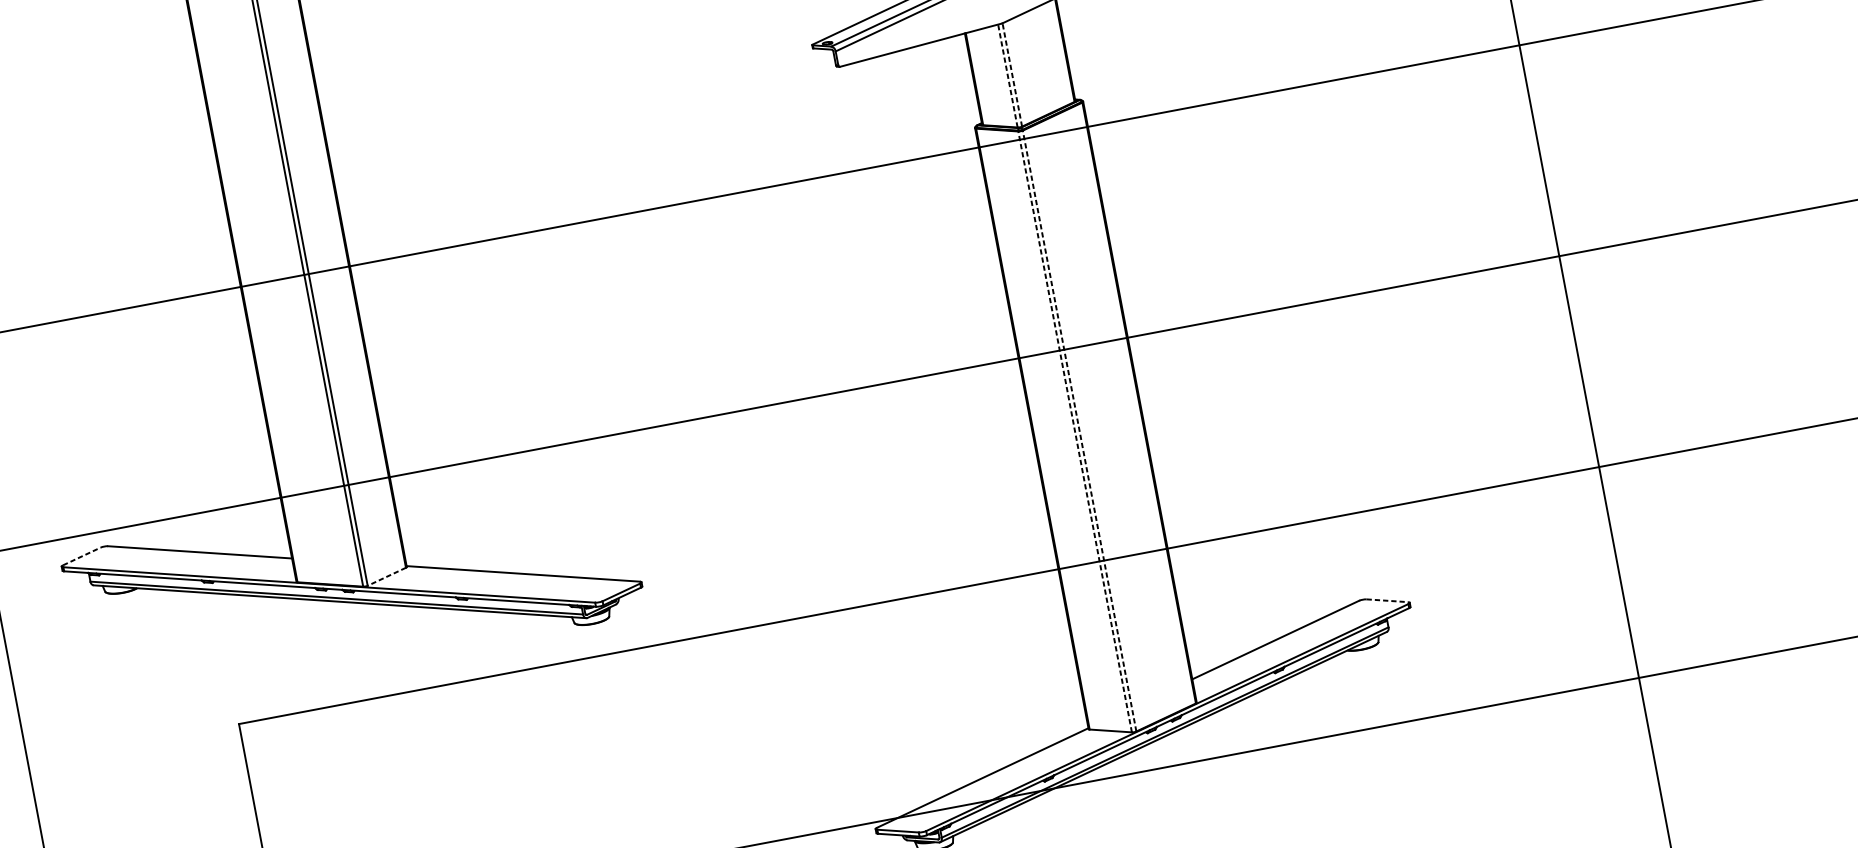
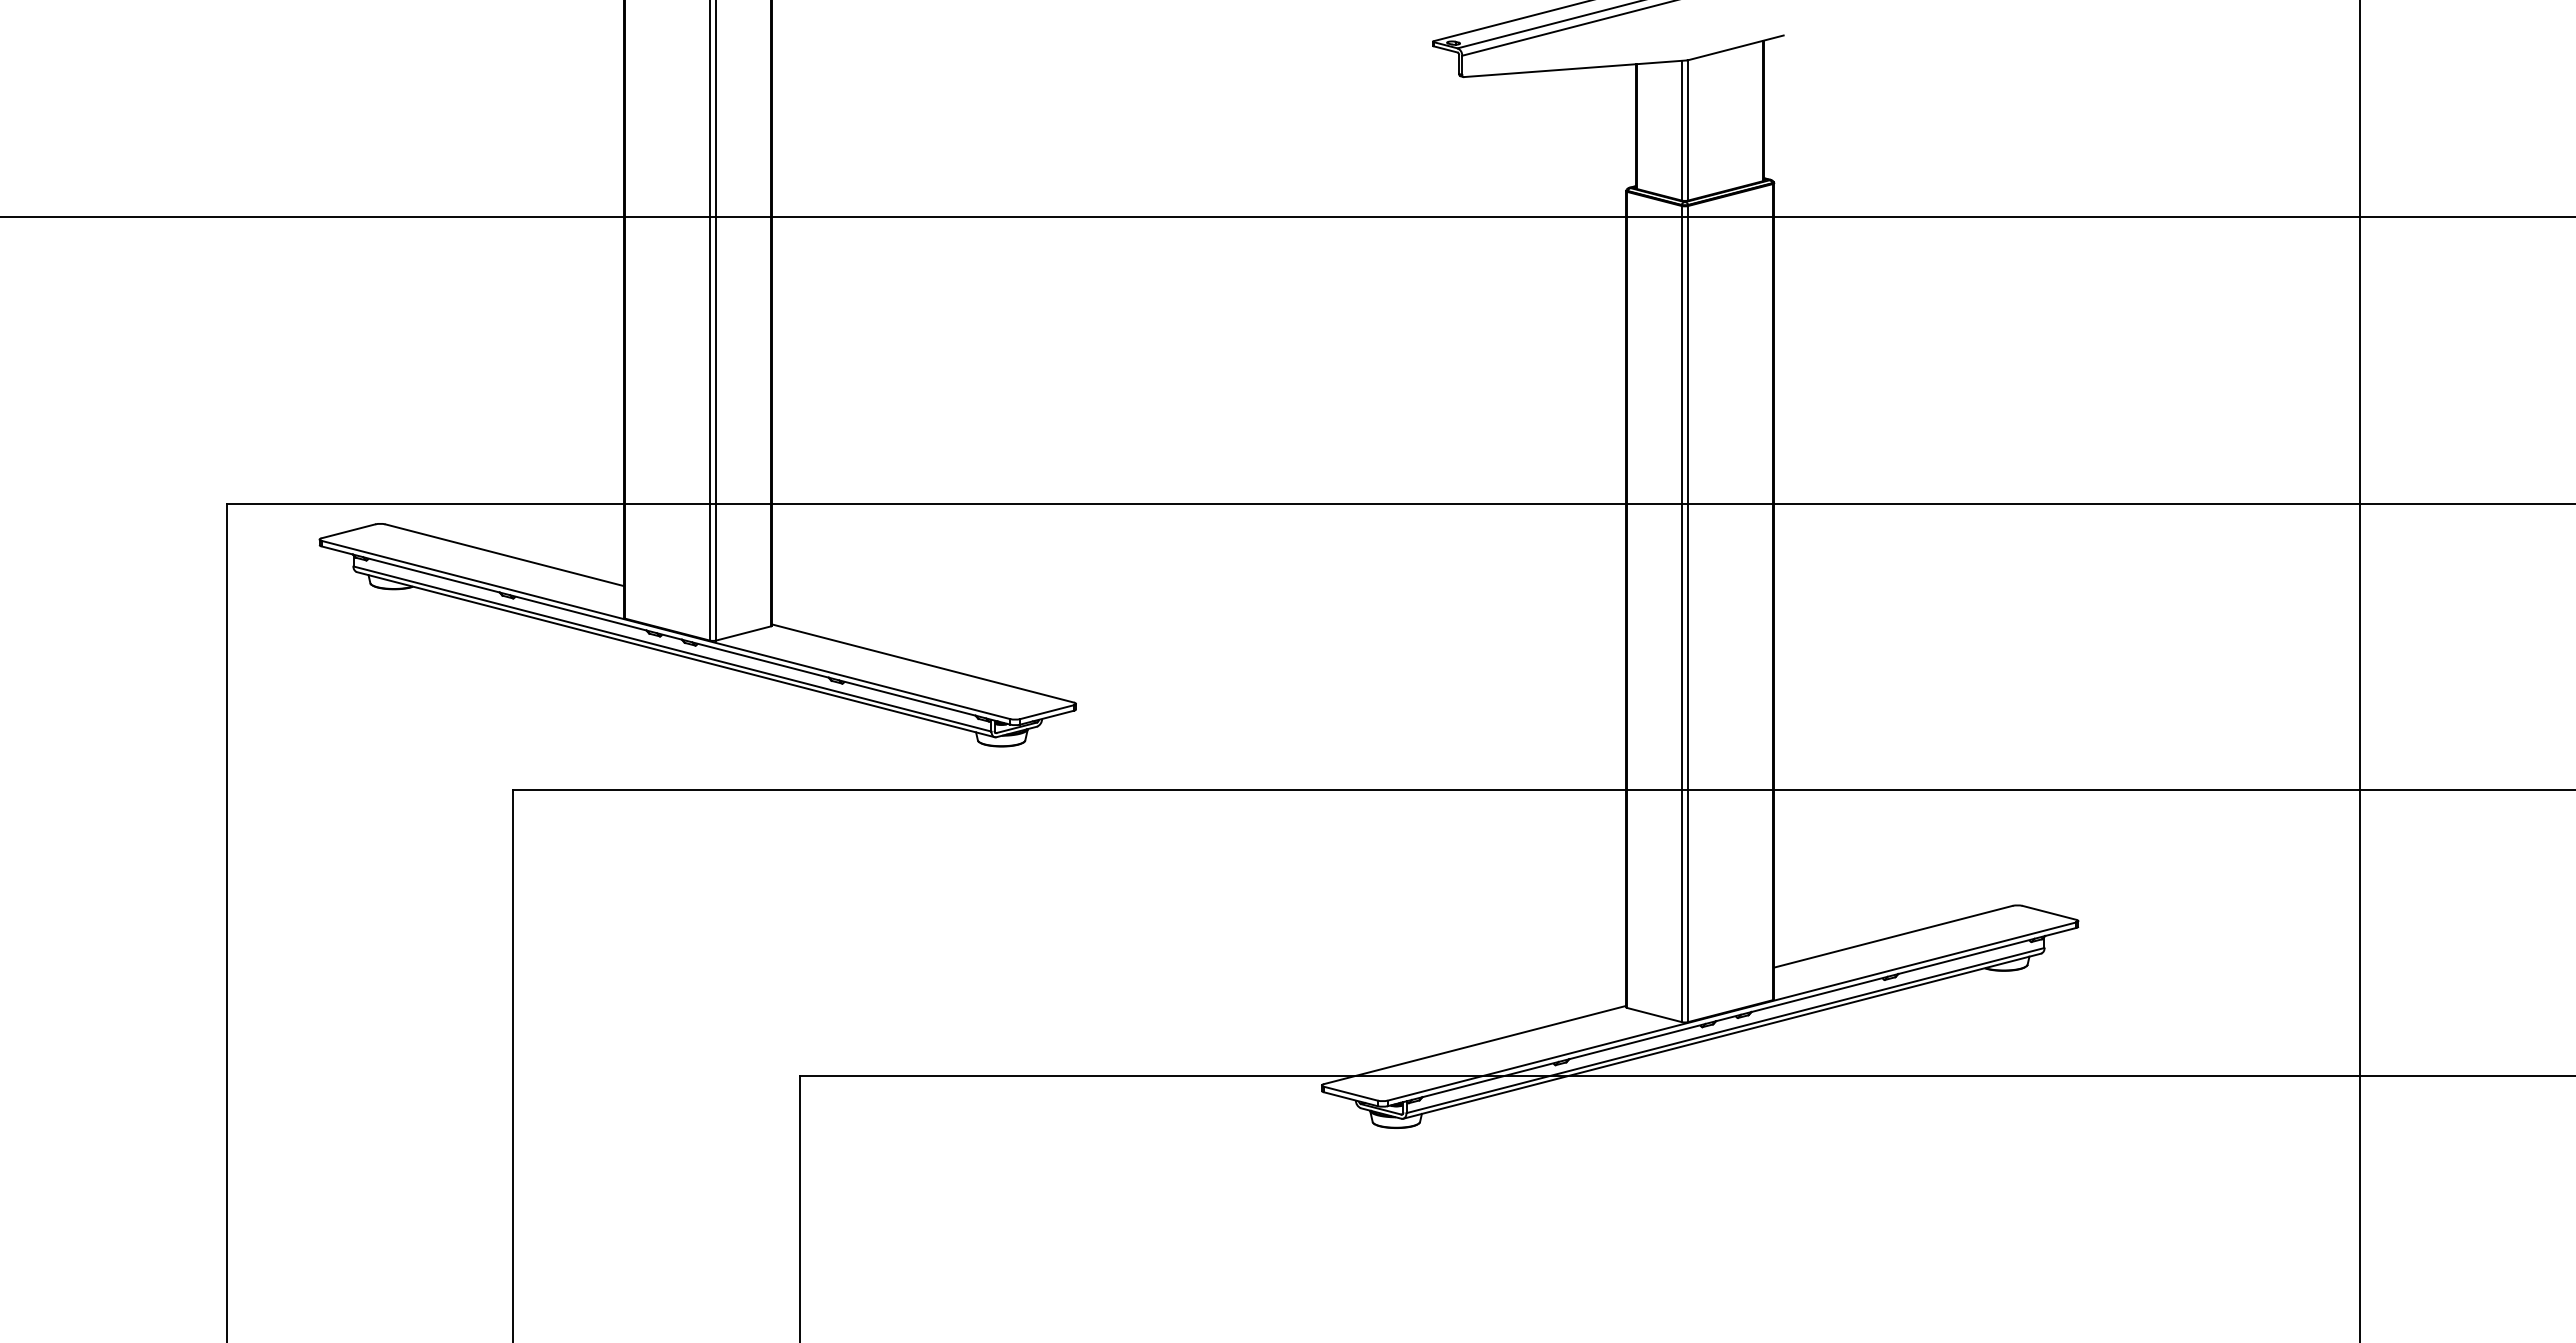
line: (1012, 74) -> (1688, 129), dashed -> solid
line: (1007, 75) -> (1681, 130), dashed -> solid
line: (1079, 430) -> (1688, 613), dashed -> solid
line: (1074, 431) -> (1681, 613), dashed -> solid
line: (81, 556) -> (348, 531), dashed -> solid
line: (386, 576) -> (742, 633), dashed -> solid
line: (1387, 600) -> (2049, 912), dashed -> solid

